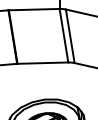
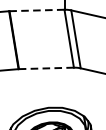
line: (33, 9) -> (36, 10), solid -> dashed
line: (42, 63) -> (45, 68), solid -> dashed

